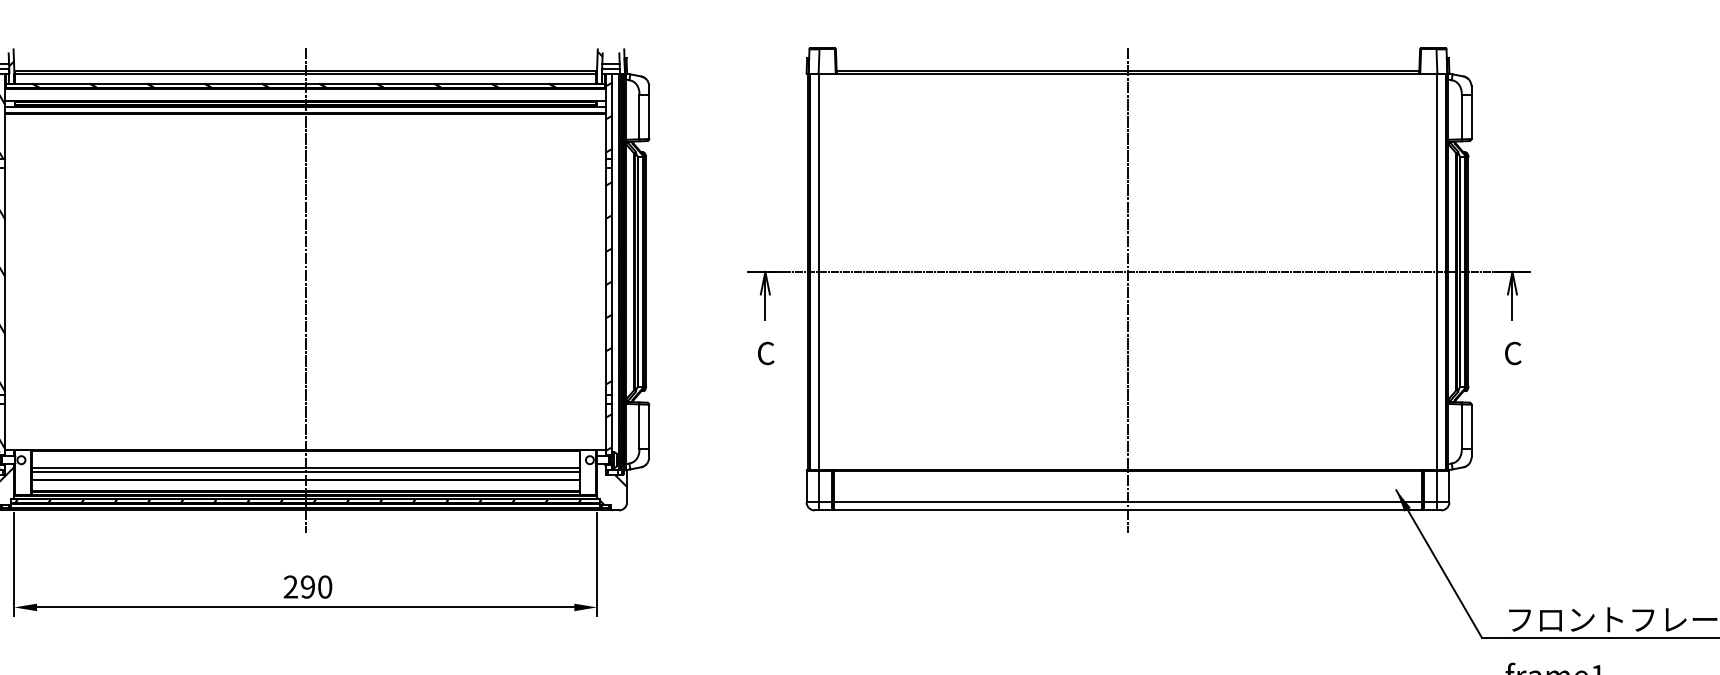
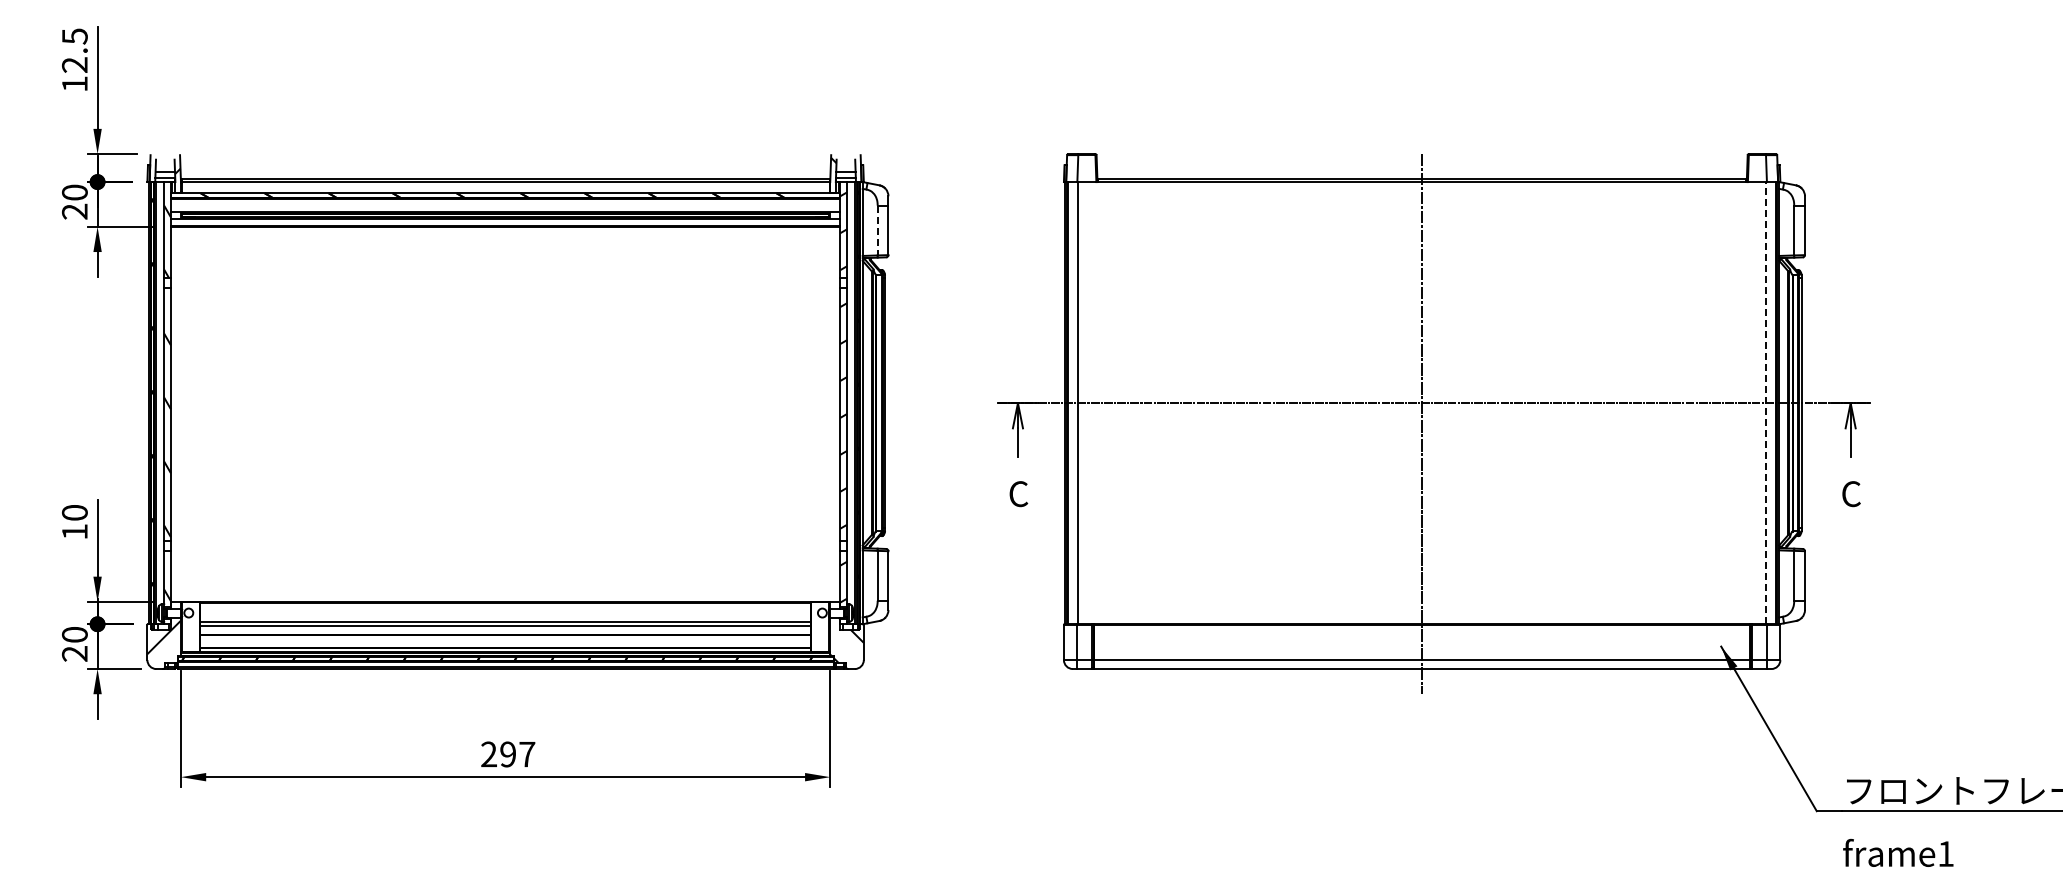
line: (639, 116) -> (877, 230), solid -> dashed
line: (1436, 271) -> (1766, 402), solid -> dashed
line: (305, 290) -> (505, 423), removed
text: (325, 587) -> (527, 754), 290 -> 297

